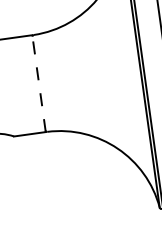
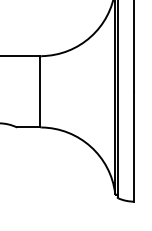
line: (39, 83) -> (40, 91), dashed -> solid

